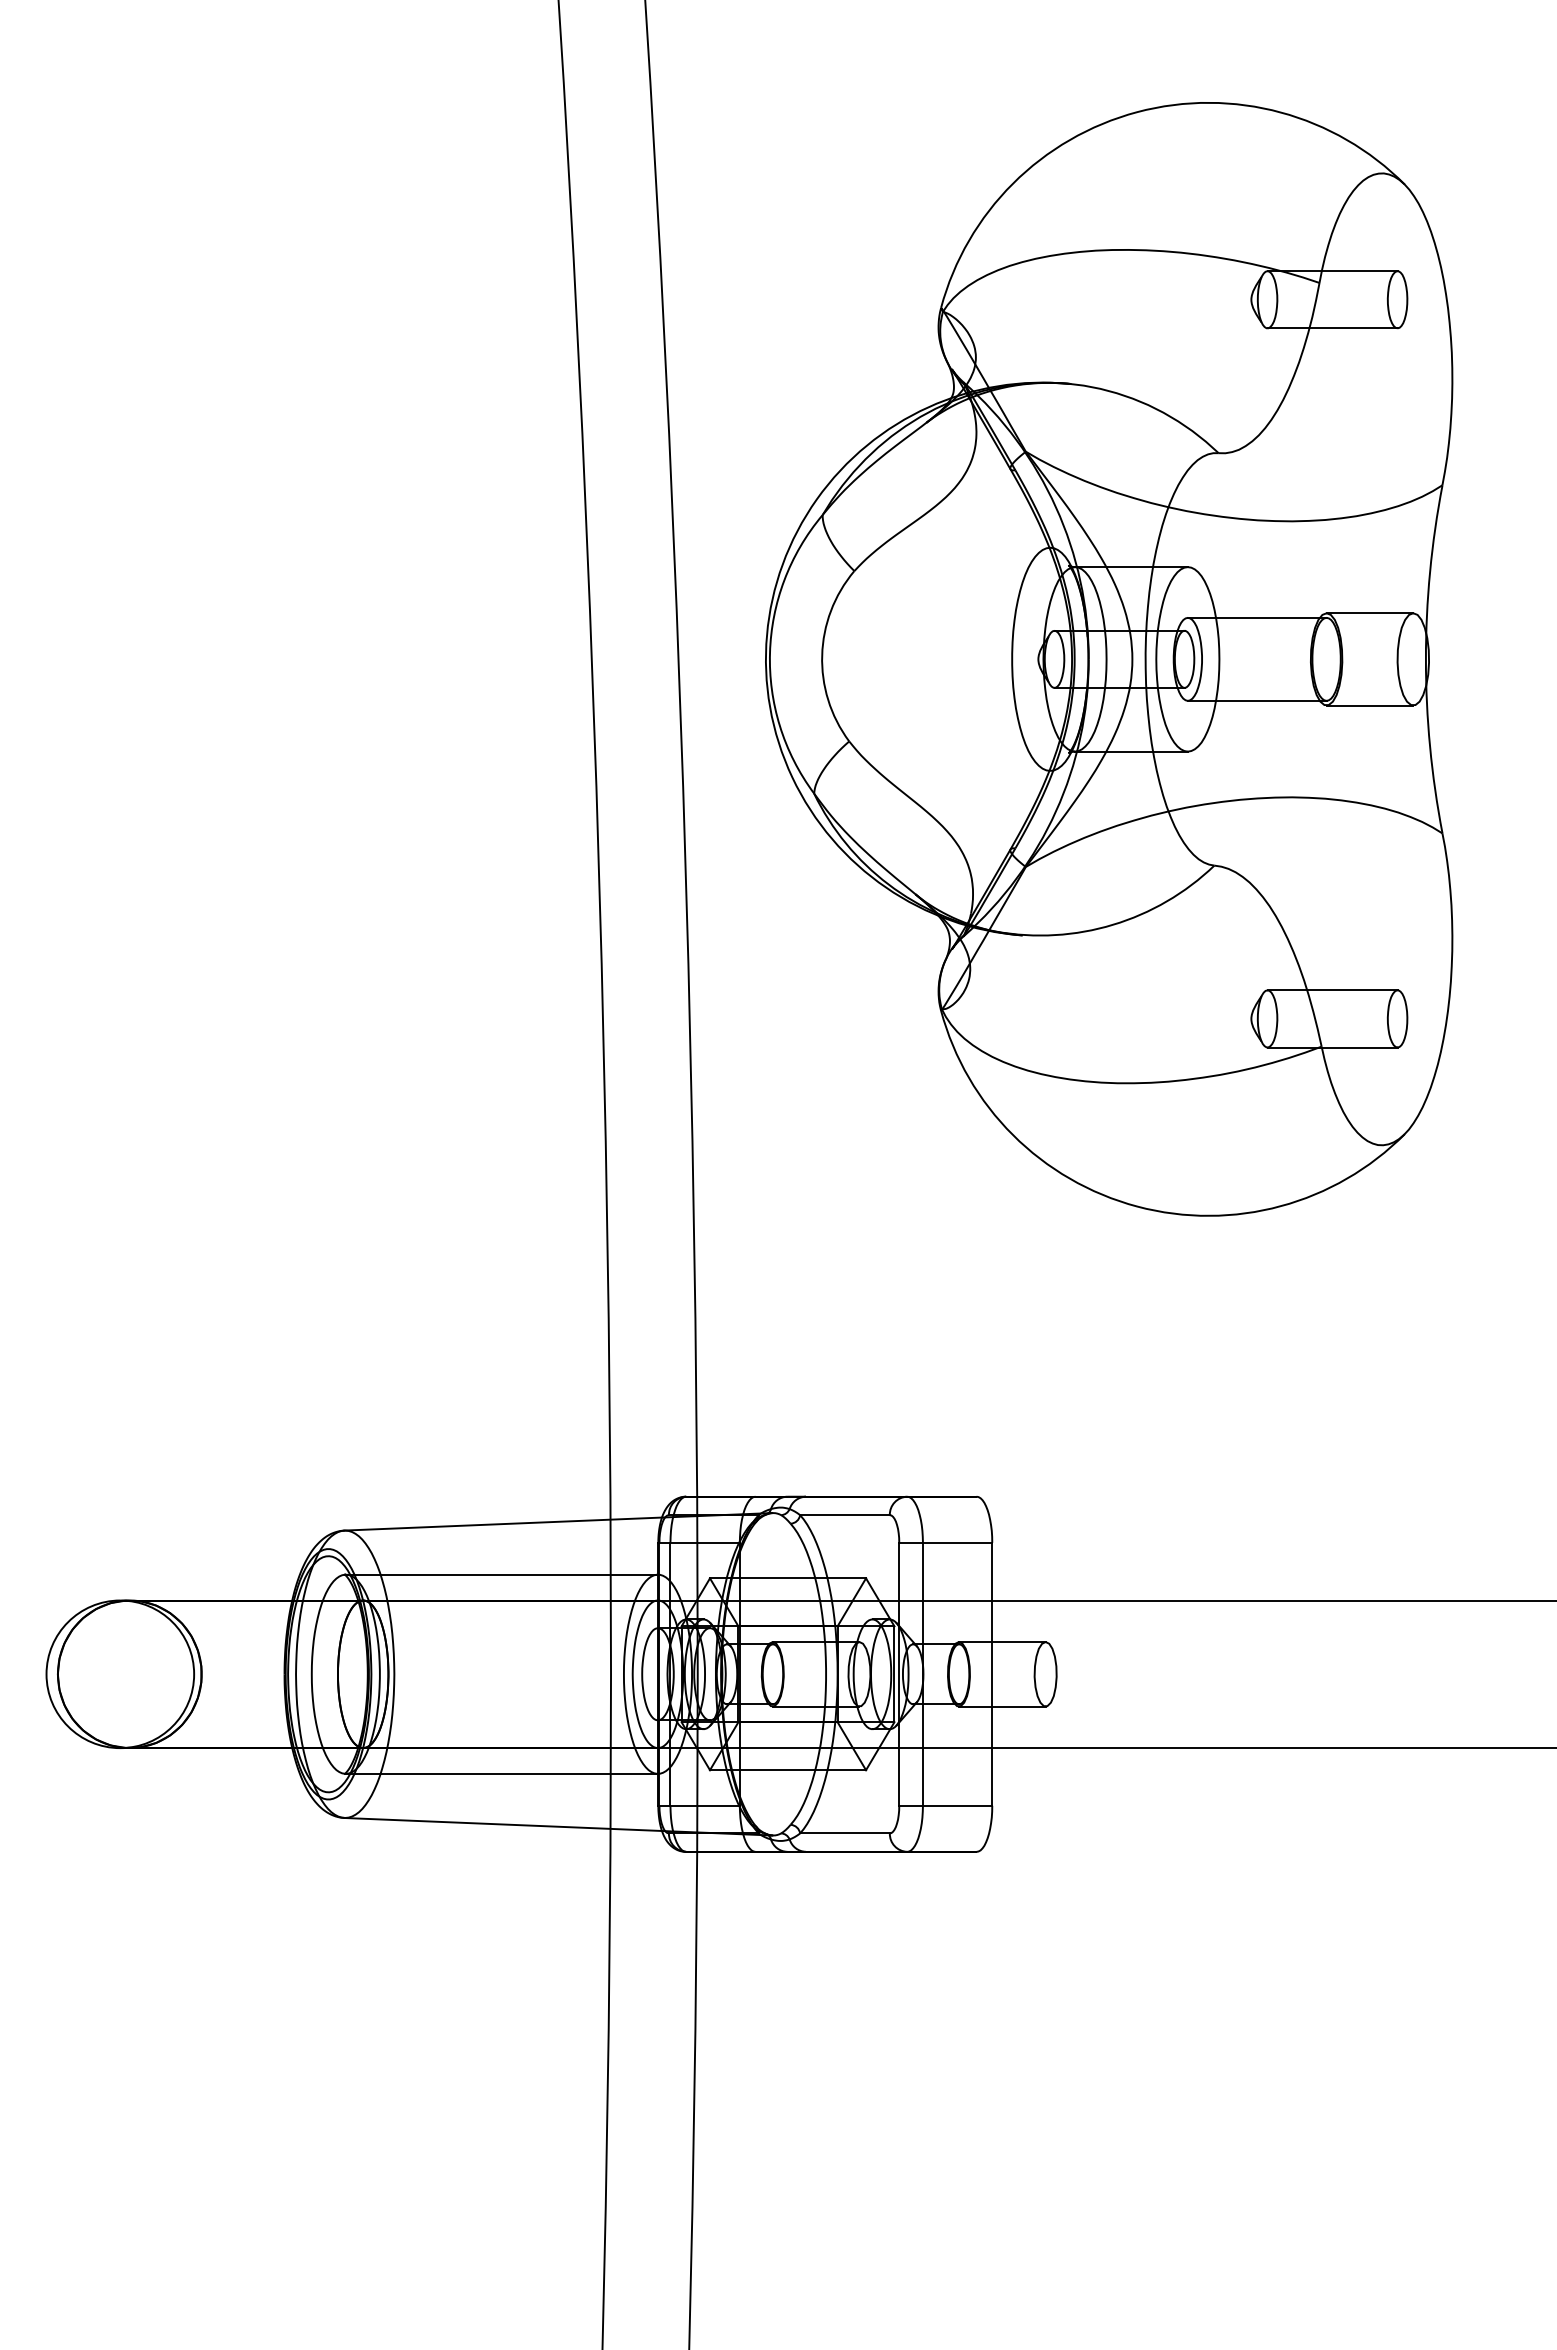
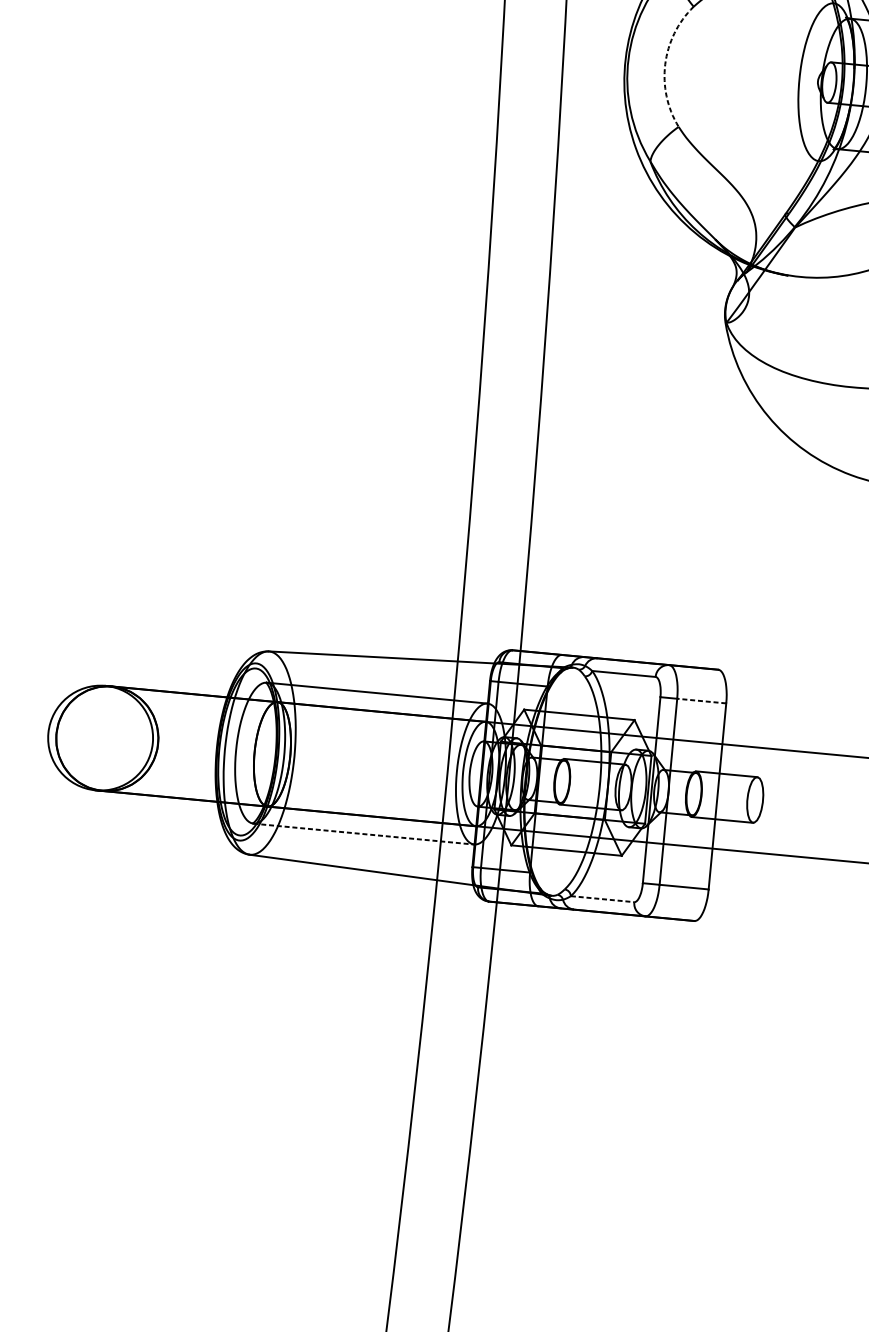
arc: (822, 655) -> (665, 64), solid -> dashed
line: (957, 1542) -> (701, 700), solid -> dashed
line: (502, 1773) -> (364, 833), solid -> dashed
line: (845, 1833) -> (602, 899), solid -> dashed

